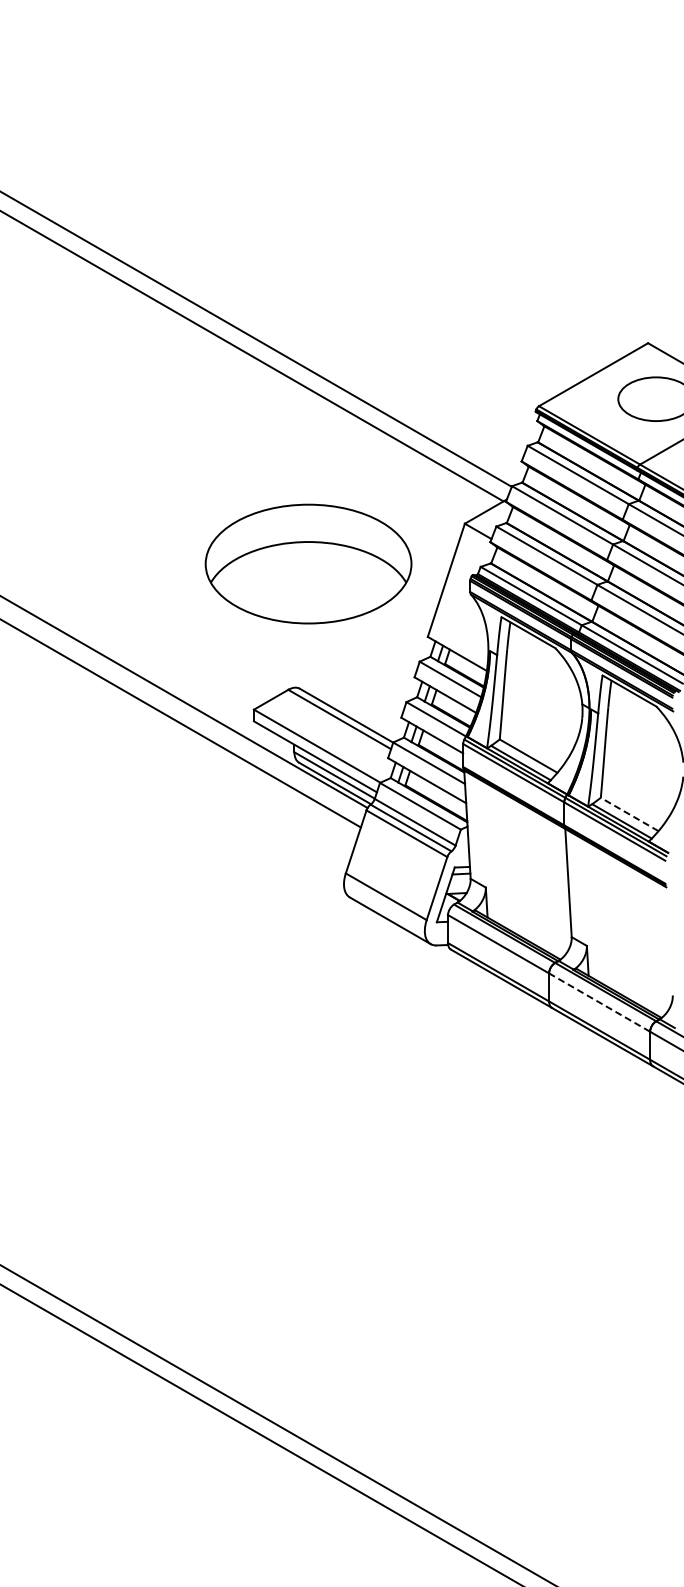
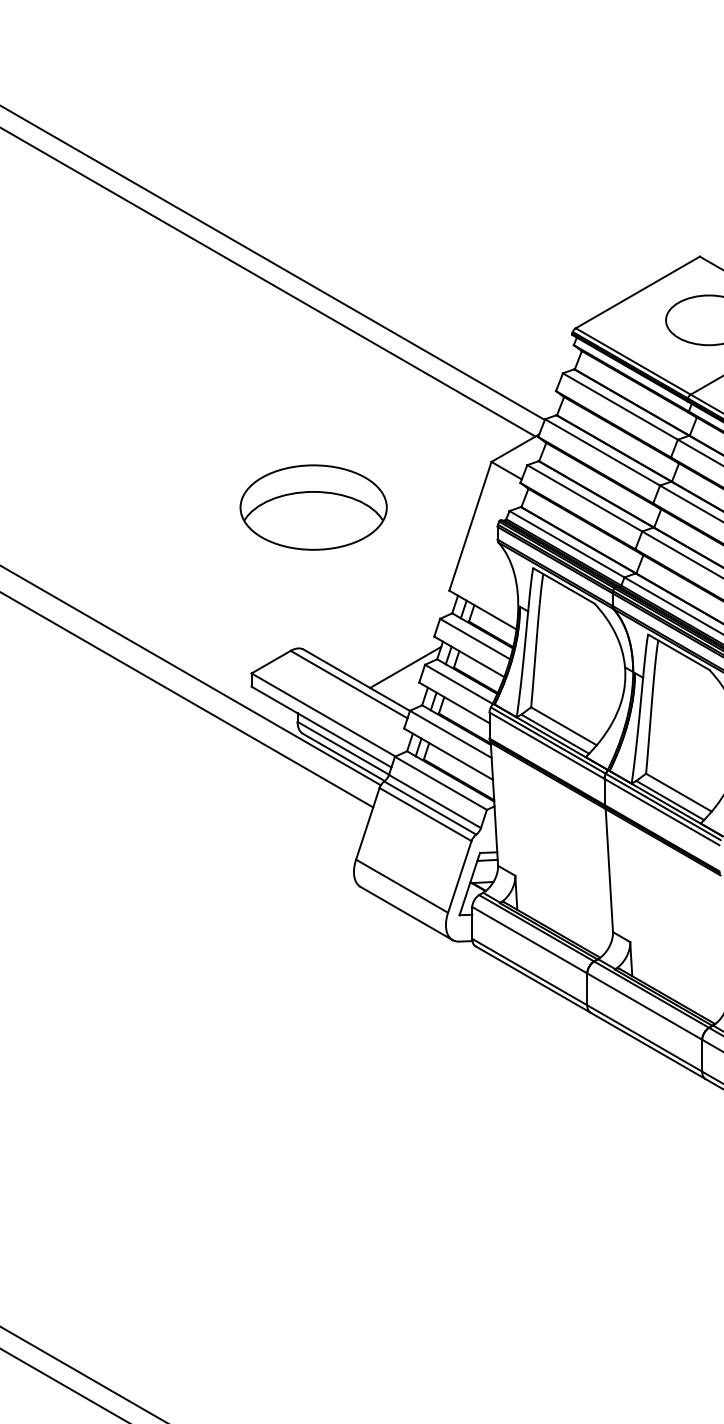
part: (308, 563) -> (313, 507), size x0.62
line: (389, 704) -> (405, 667), added
line: (629, 814) -> (678, 792), dashed -> solid
line: (599, 1002) -> (644, 1006), dashed -> solid

